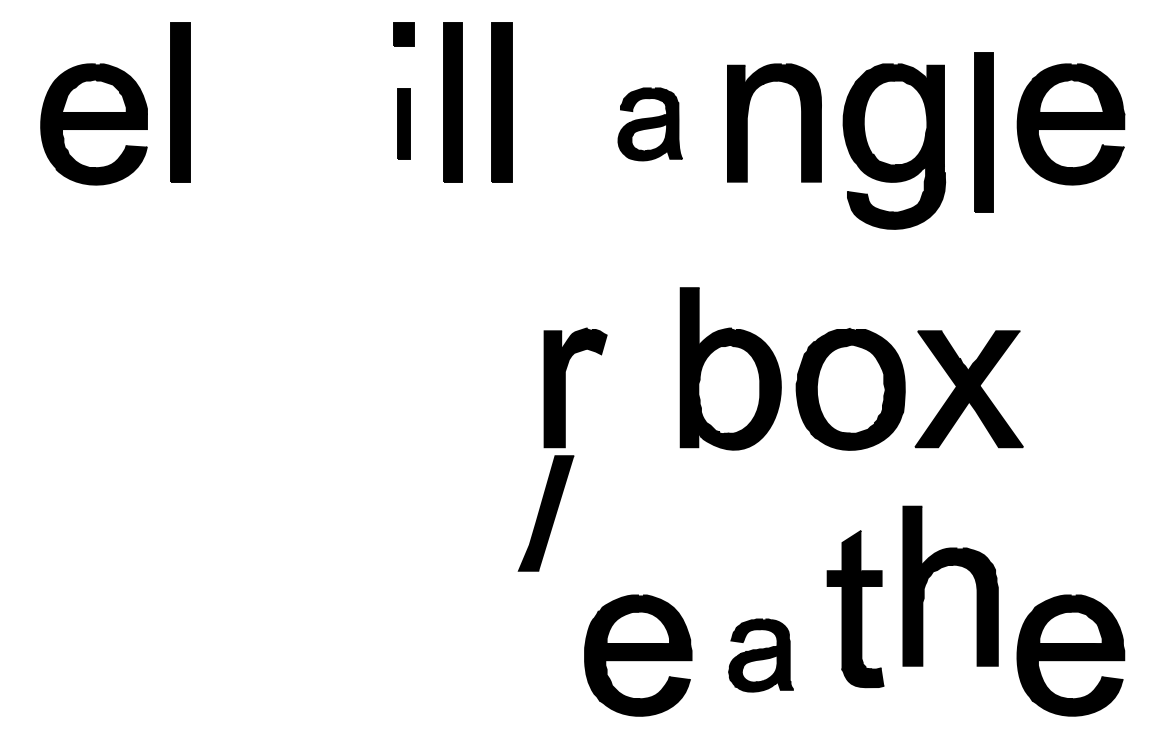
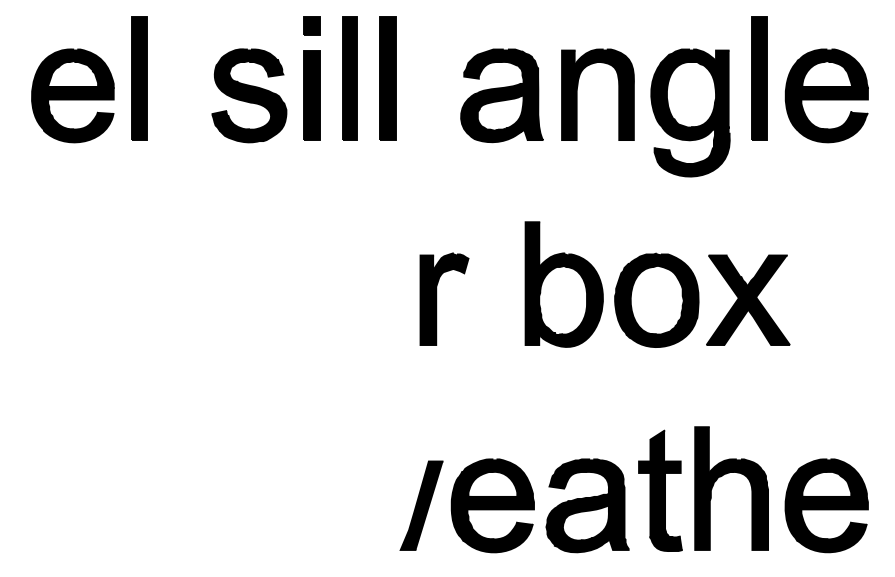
part: (403, 123) -> (311, 95), size x1.67
part: (322, 124) -> (249, 95), added
part: (650, 124) -> (502, 95), size x1.67
part: (983, 132) -> (759, 78), moved
part: (545, 513) -> (421, 505), moved
part: (944, 567) -> (726, 474), moved
part: (855, 609) -> (660, 491), moved
part: (760, 655) -> (587, 505), size x1.67

